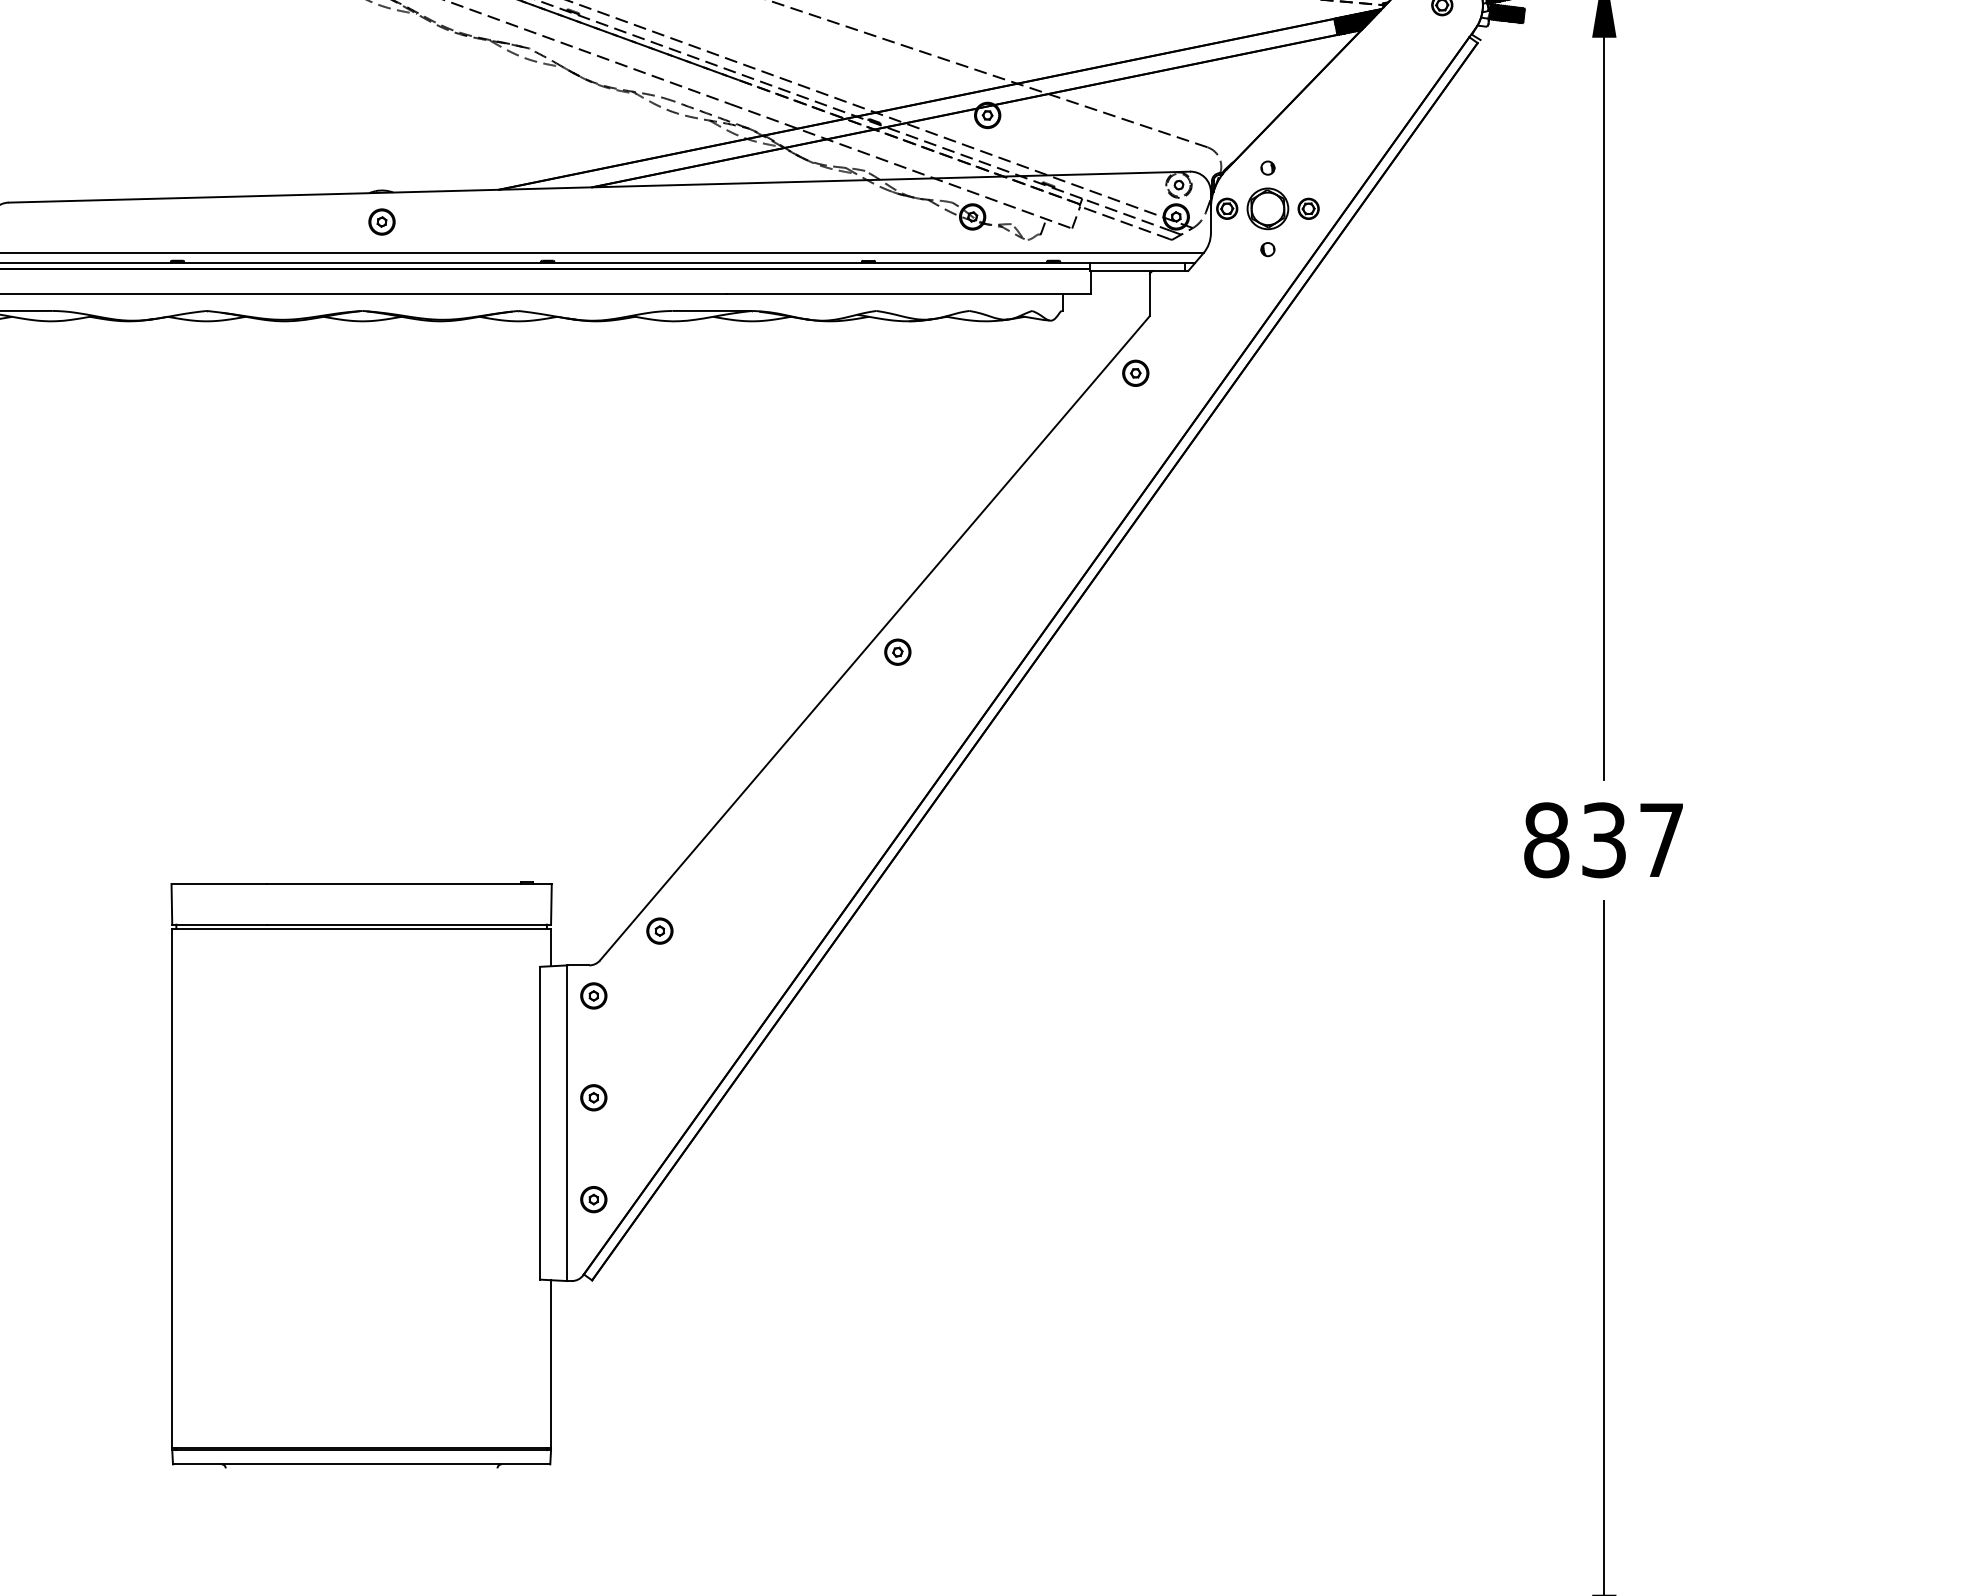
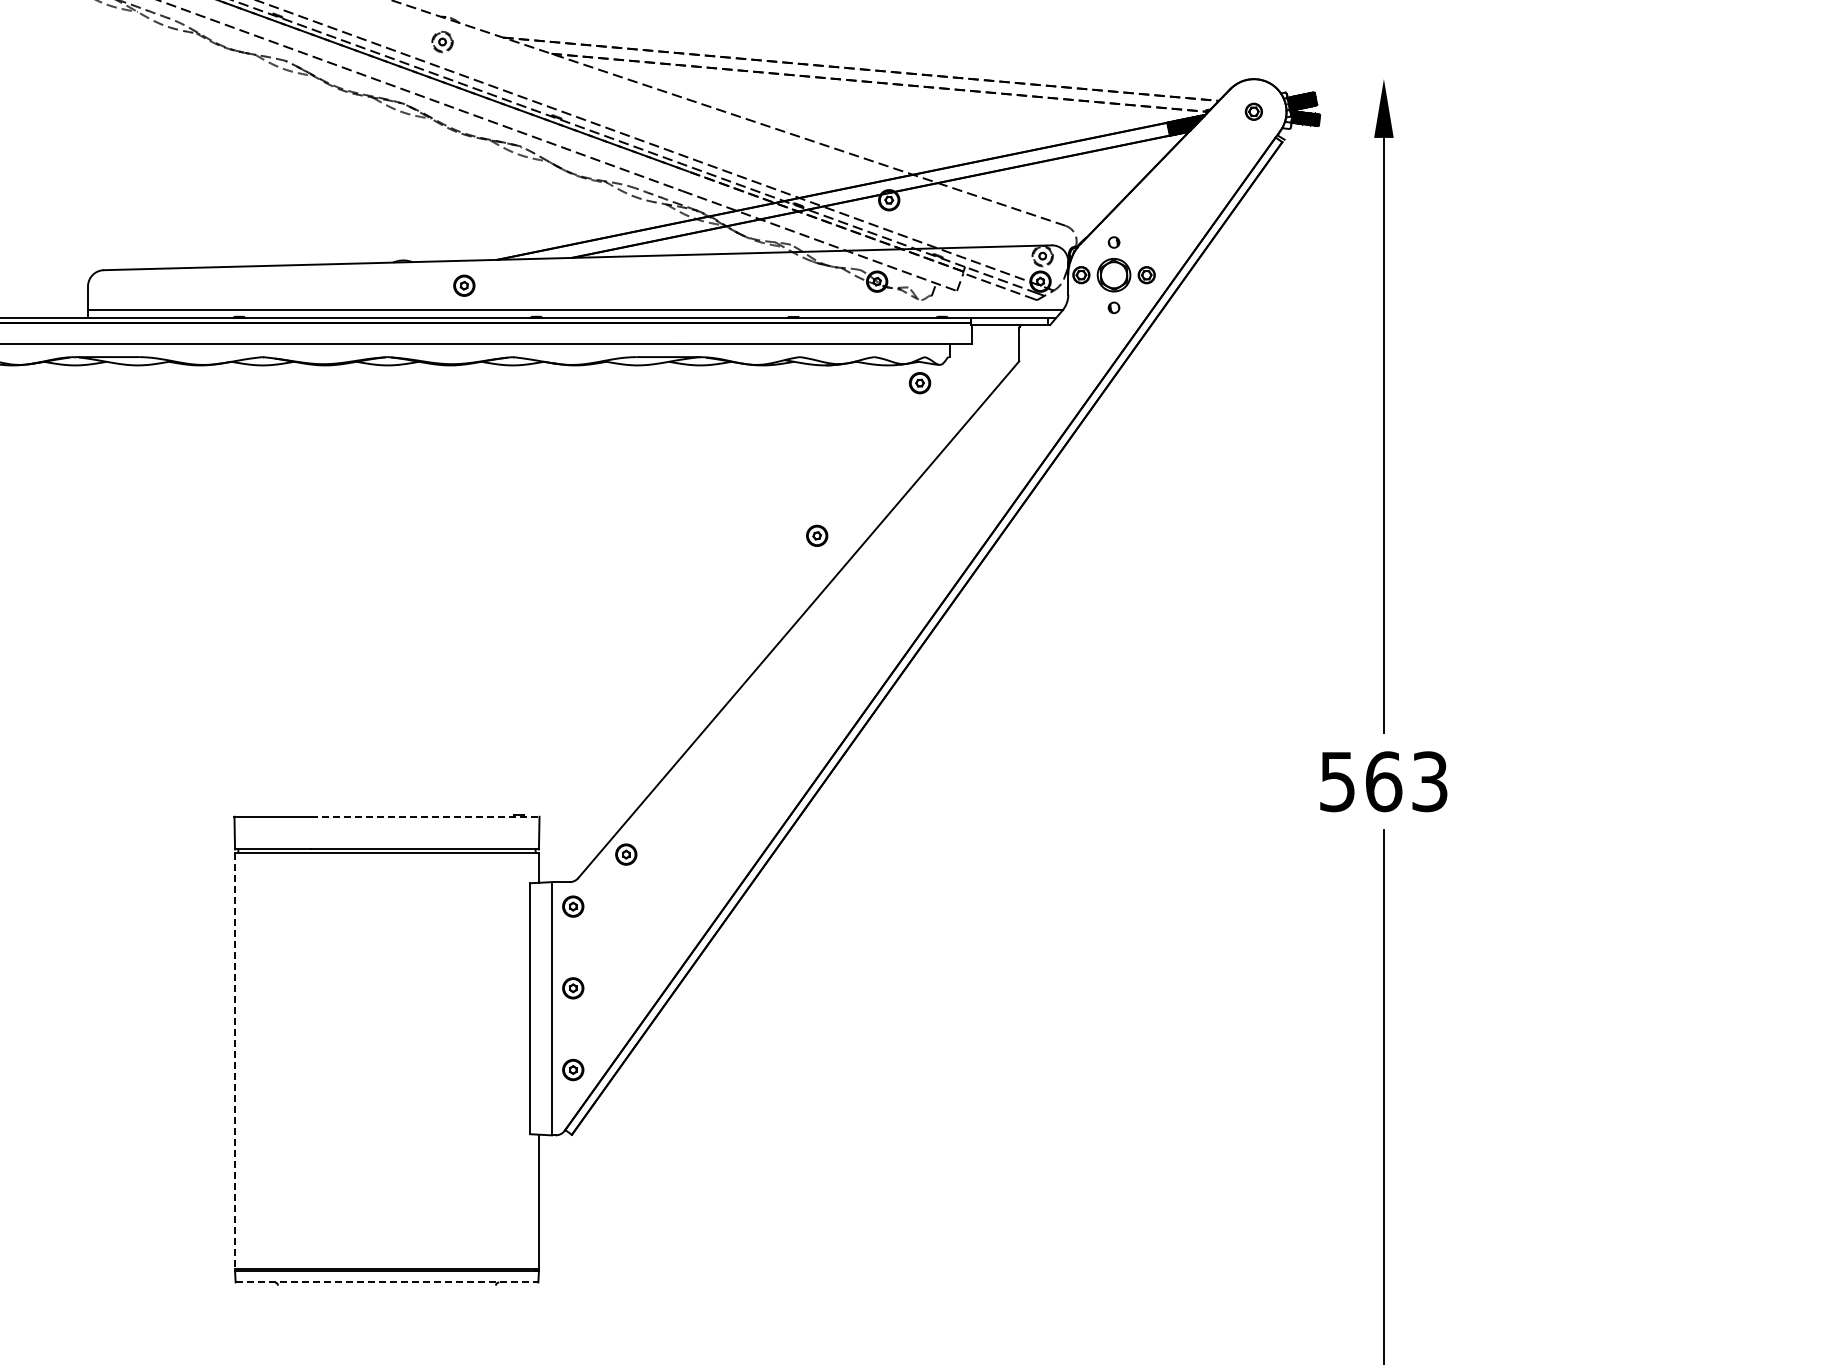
part: (382, 221) -> (464, 285), moved
part: (1136, 373) -> (920, 383), moved
part: (898, 651) -> (817, 535), moved
text: (1603, 839) -> (1383, 781), 837 -> 563
line: (409, 883) -> (425, 816), solid -> dashed
line: (172, 1188) -> (235, 1061), solid -> dashed
line: (362, 1464) -> (387, 1282), solid -> dashed

